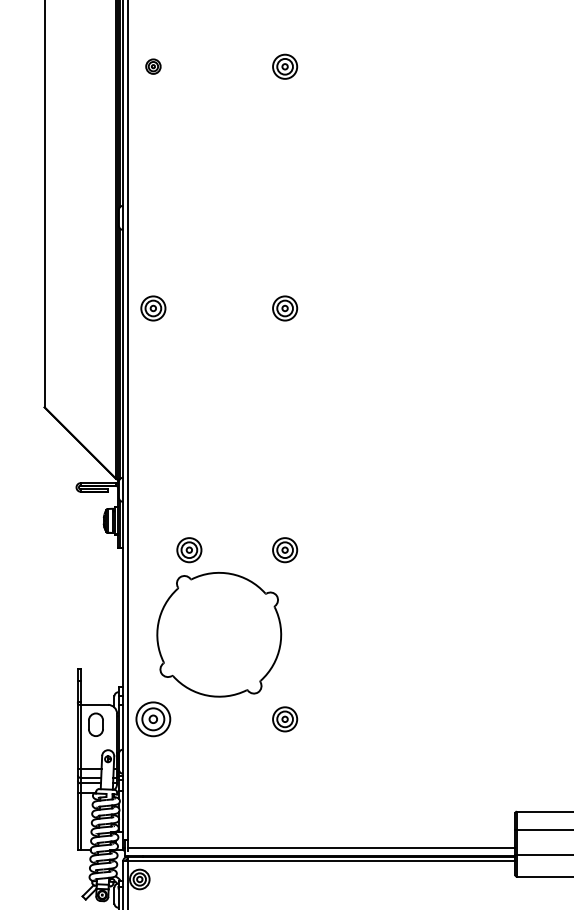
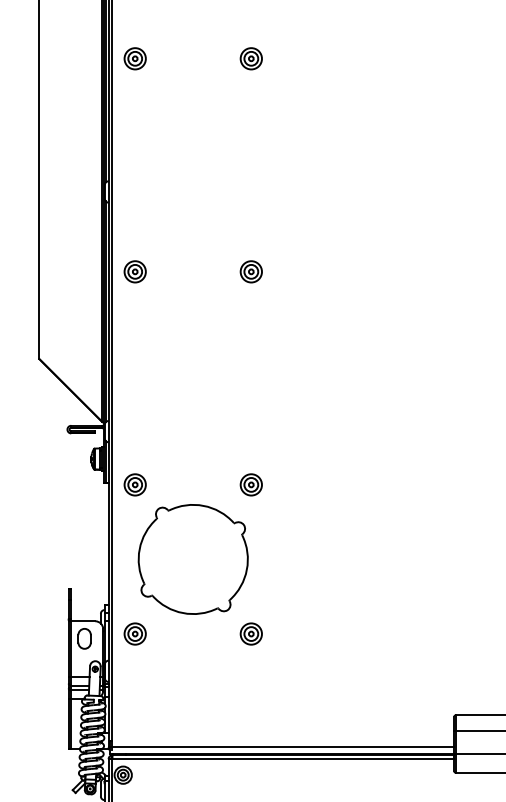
part: (153, 66) -> (135, 58), size x1.67
part: (189, 550) -> (135, 485), moved
part: (153, 719) -> (135, 634), size x0.71

